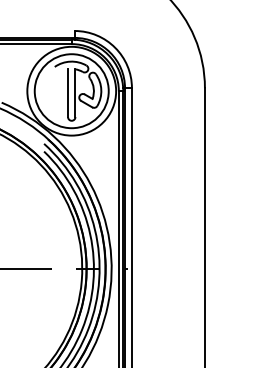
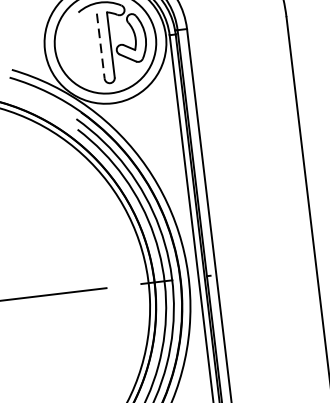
line: (68, 93) -> (101, 46), solid -> dashed

